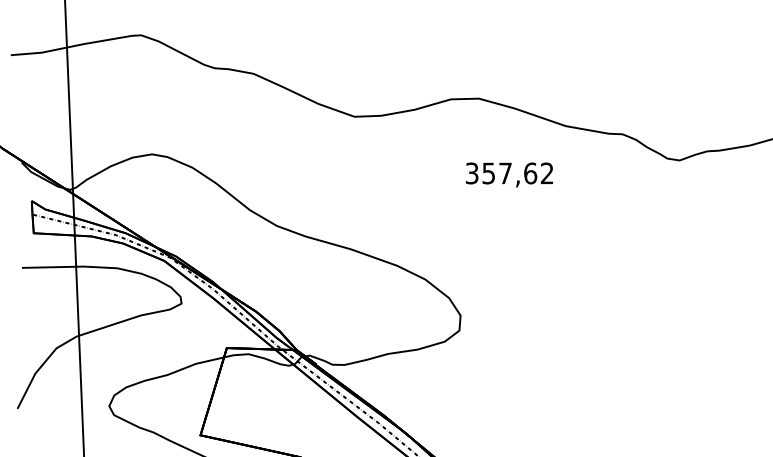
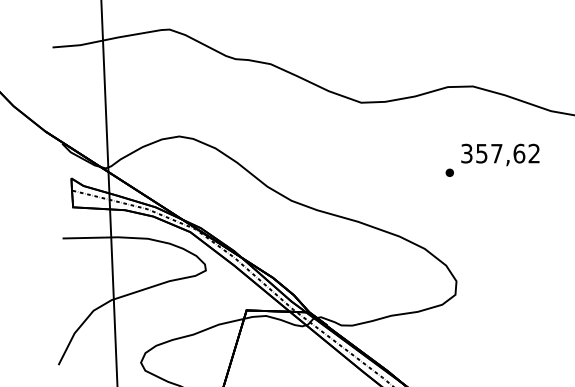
part: (452, 194) -> (449, 172), added

